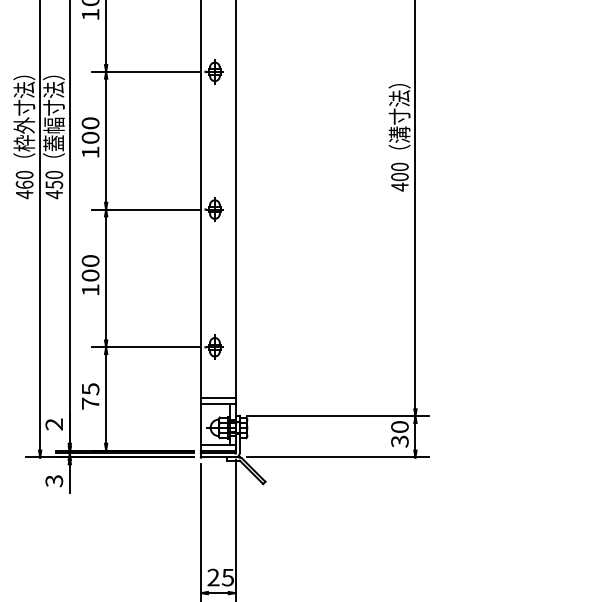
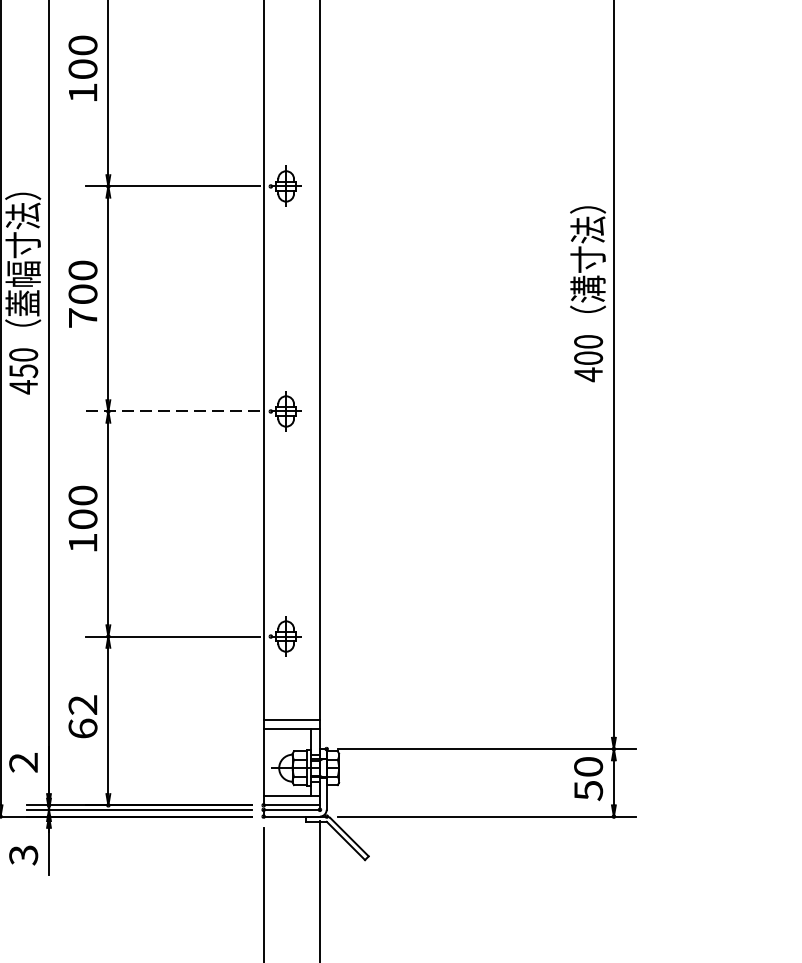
text: (90, 152) -> (82, 318), 100 -> 700
line: (145, 209) -> (172, 411), solid -> dashed
text: (90, 396) -> (82, 716), 75 -> 62
text: (399, 440) -> (587, 788), 30 -> 50

